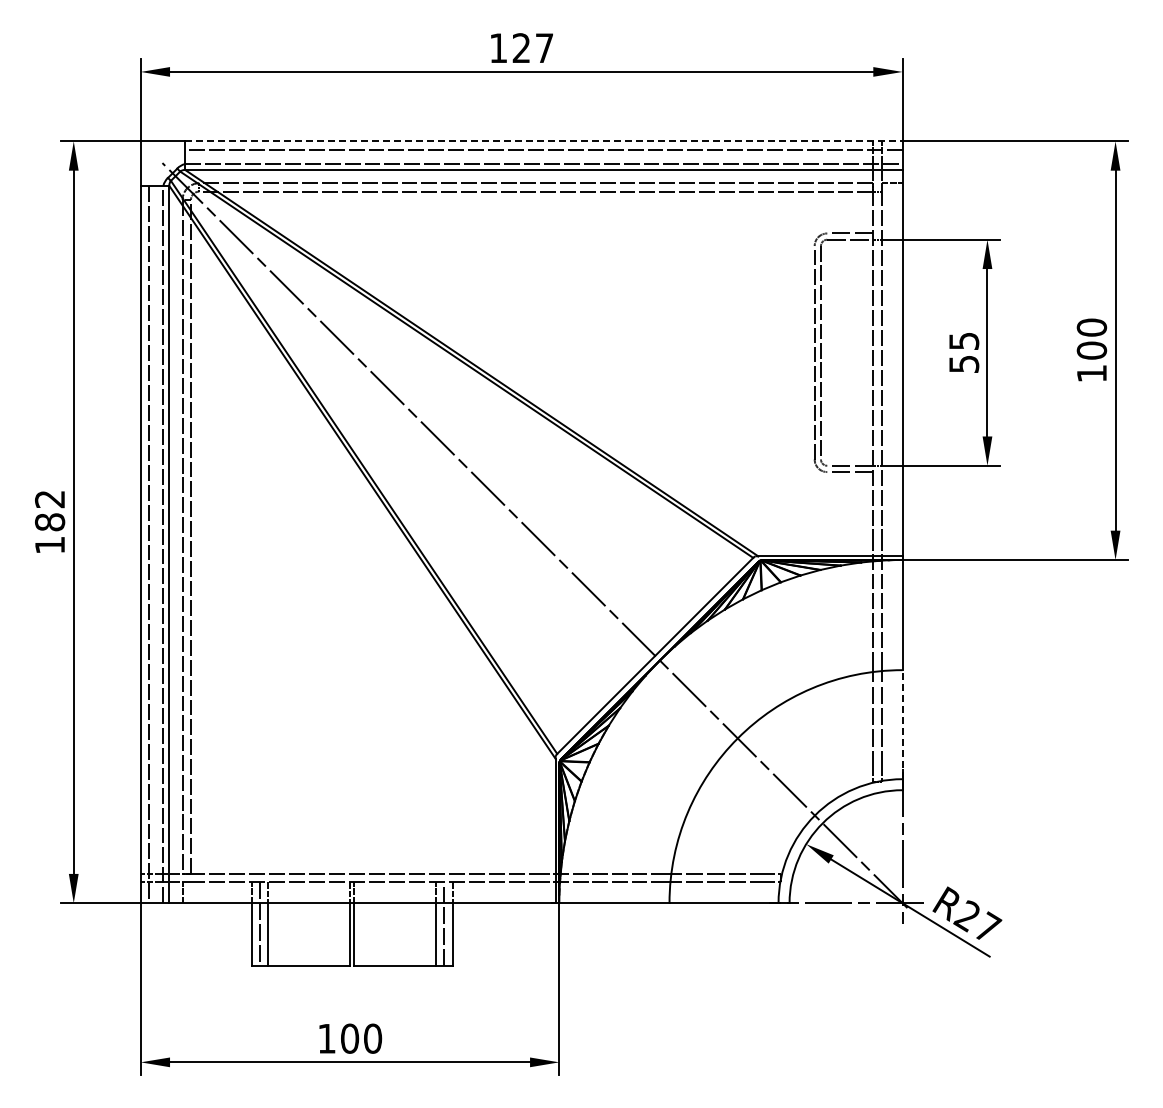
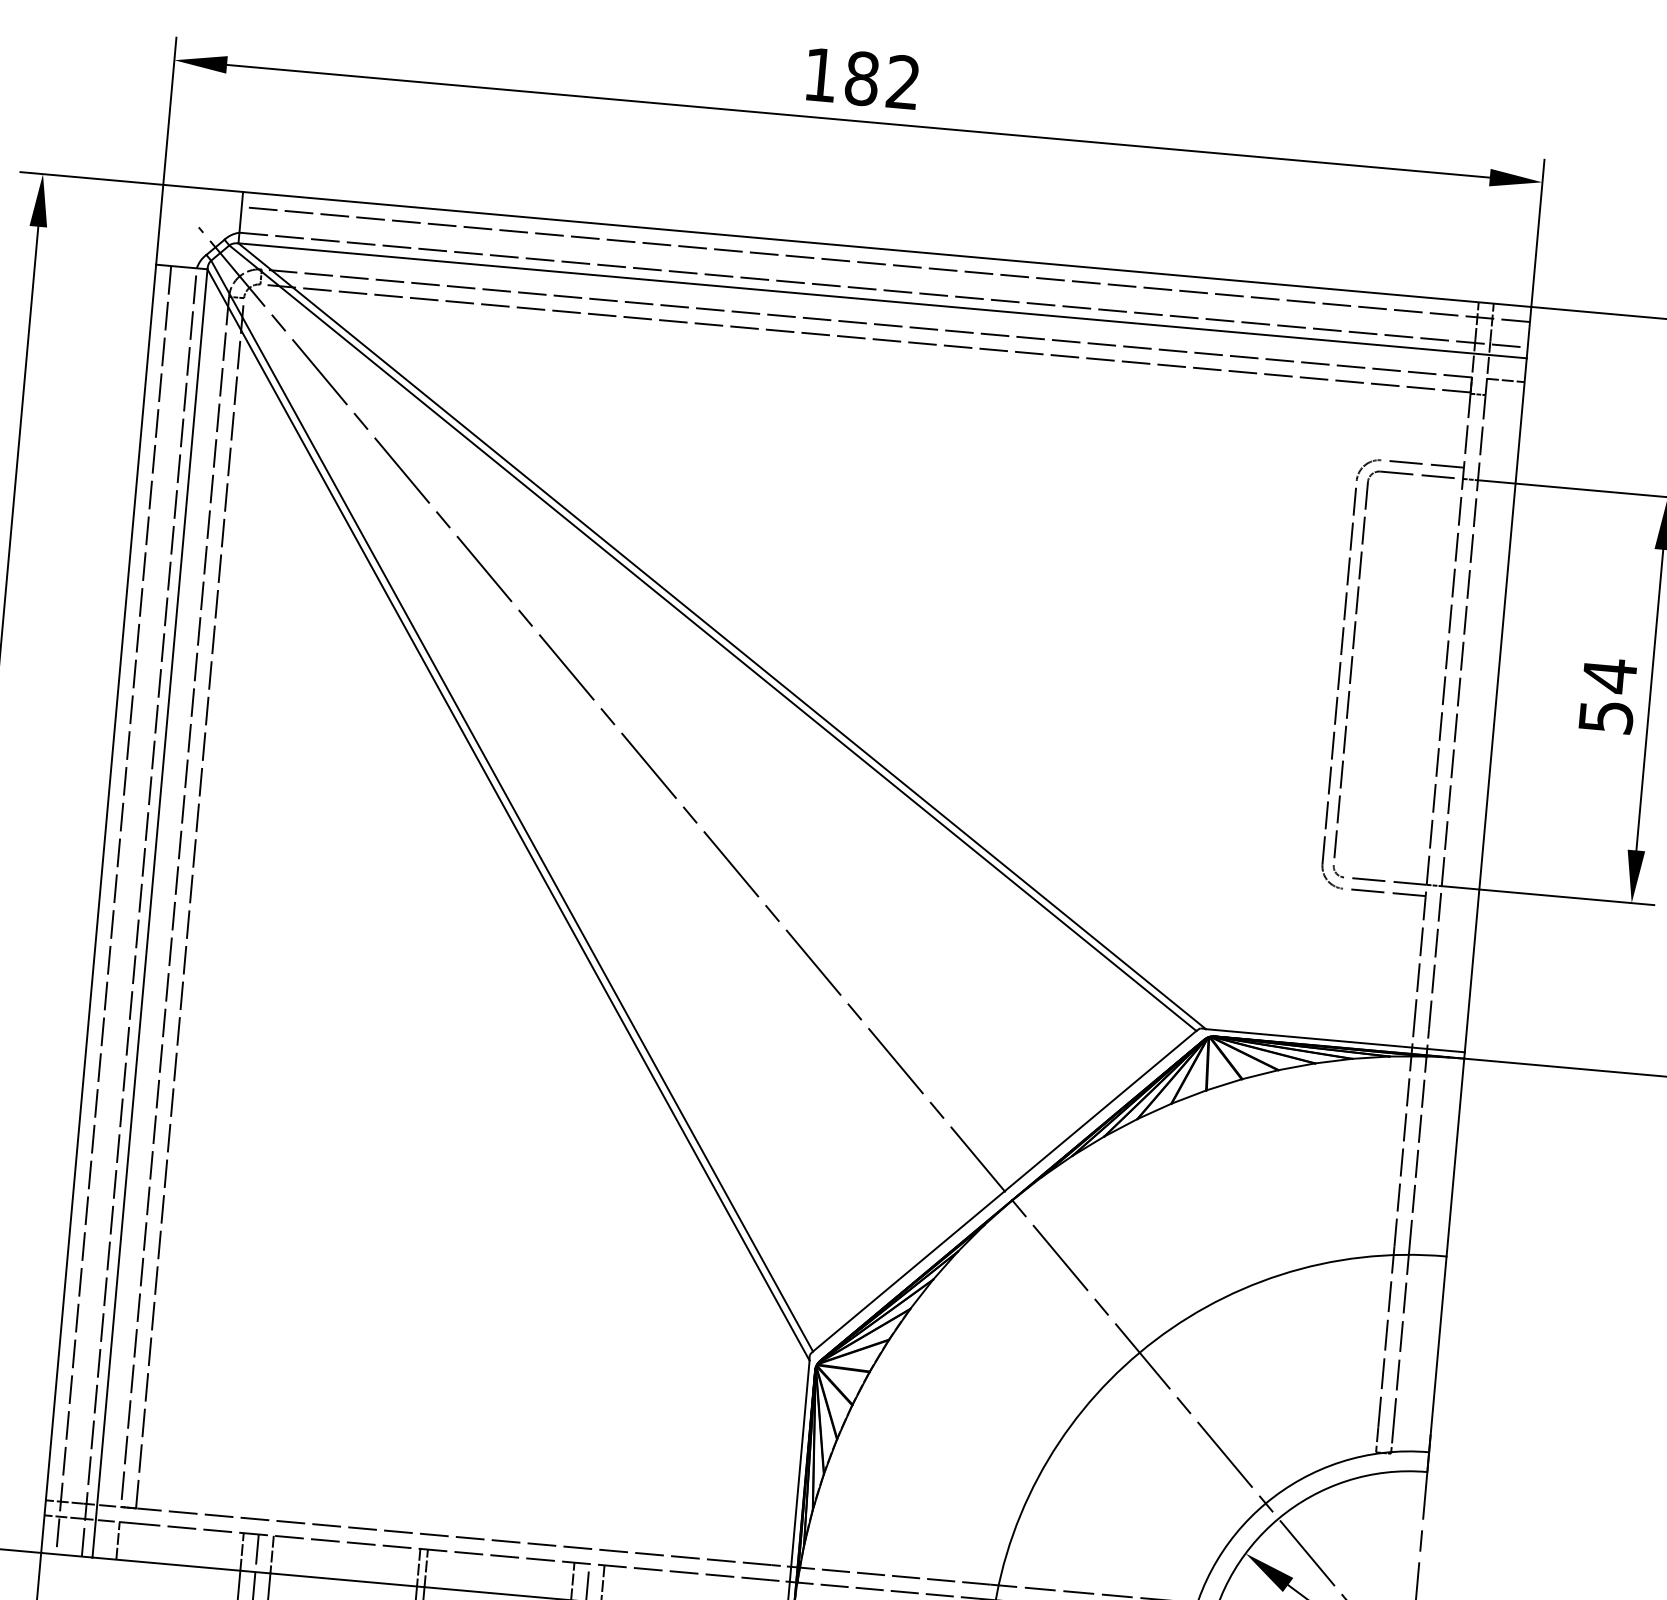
text: (532, 48) -> (881, 80), 127 -> 182
line: (543, 141) -> (886, 249), dashed -> solid
text: (964, 340) -> (1610, 674), 55 -> 54
line: (902, 724) -> (1437, 1354), dashed -> solid

